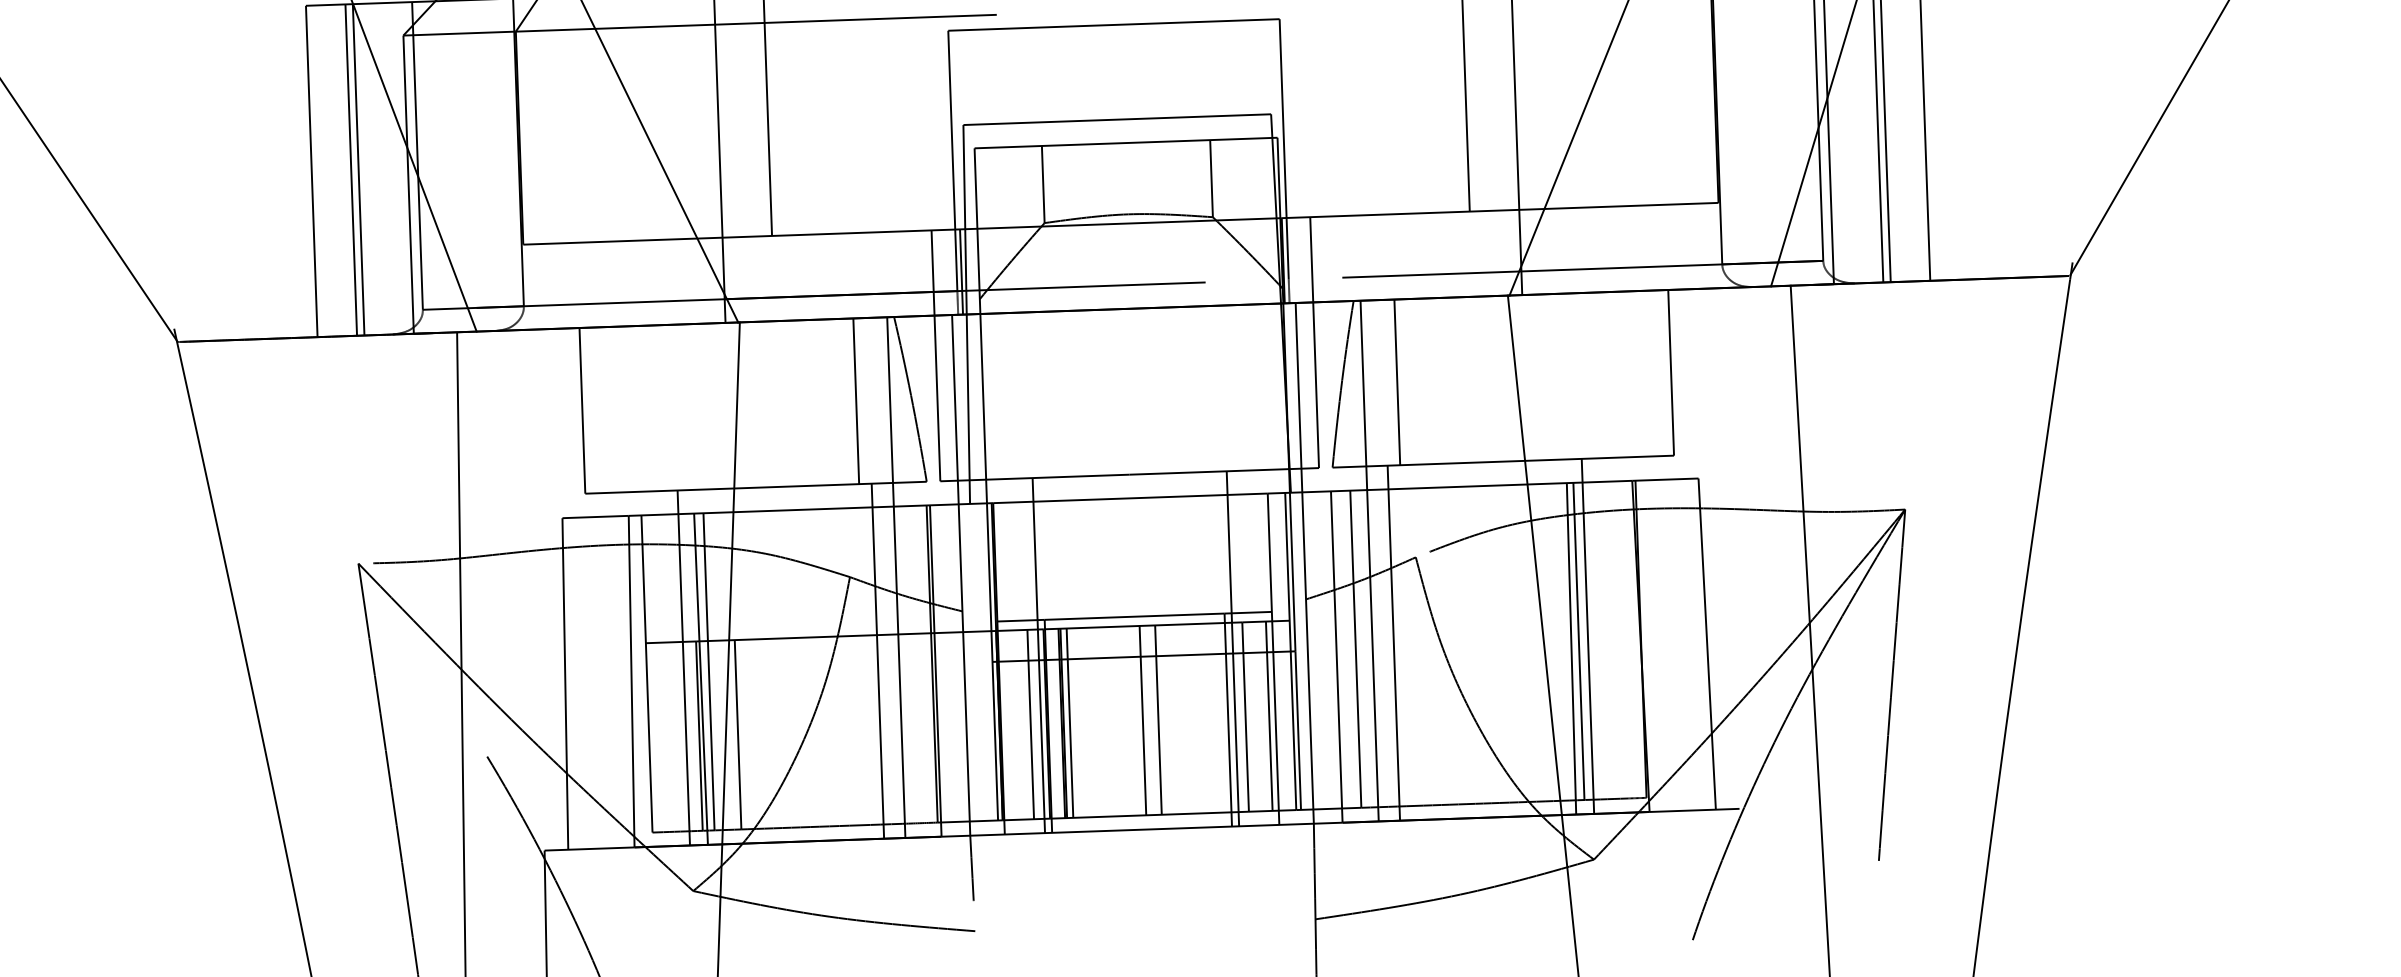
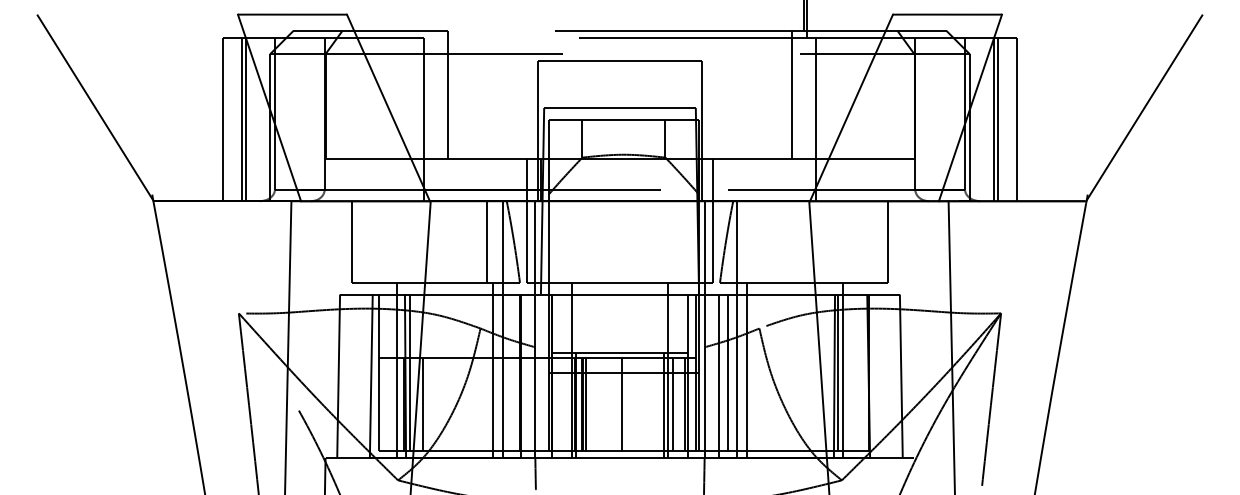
line: (1397, 381) -> (753, 241), removed
line: (1157, 718) -> (629, 403), removed
line: (1031, 723) -> (567, 403), removed

